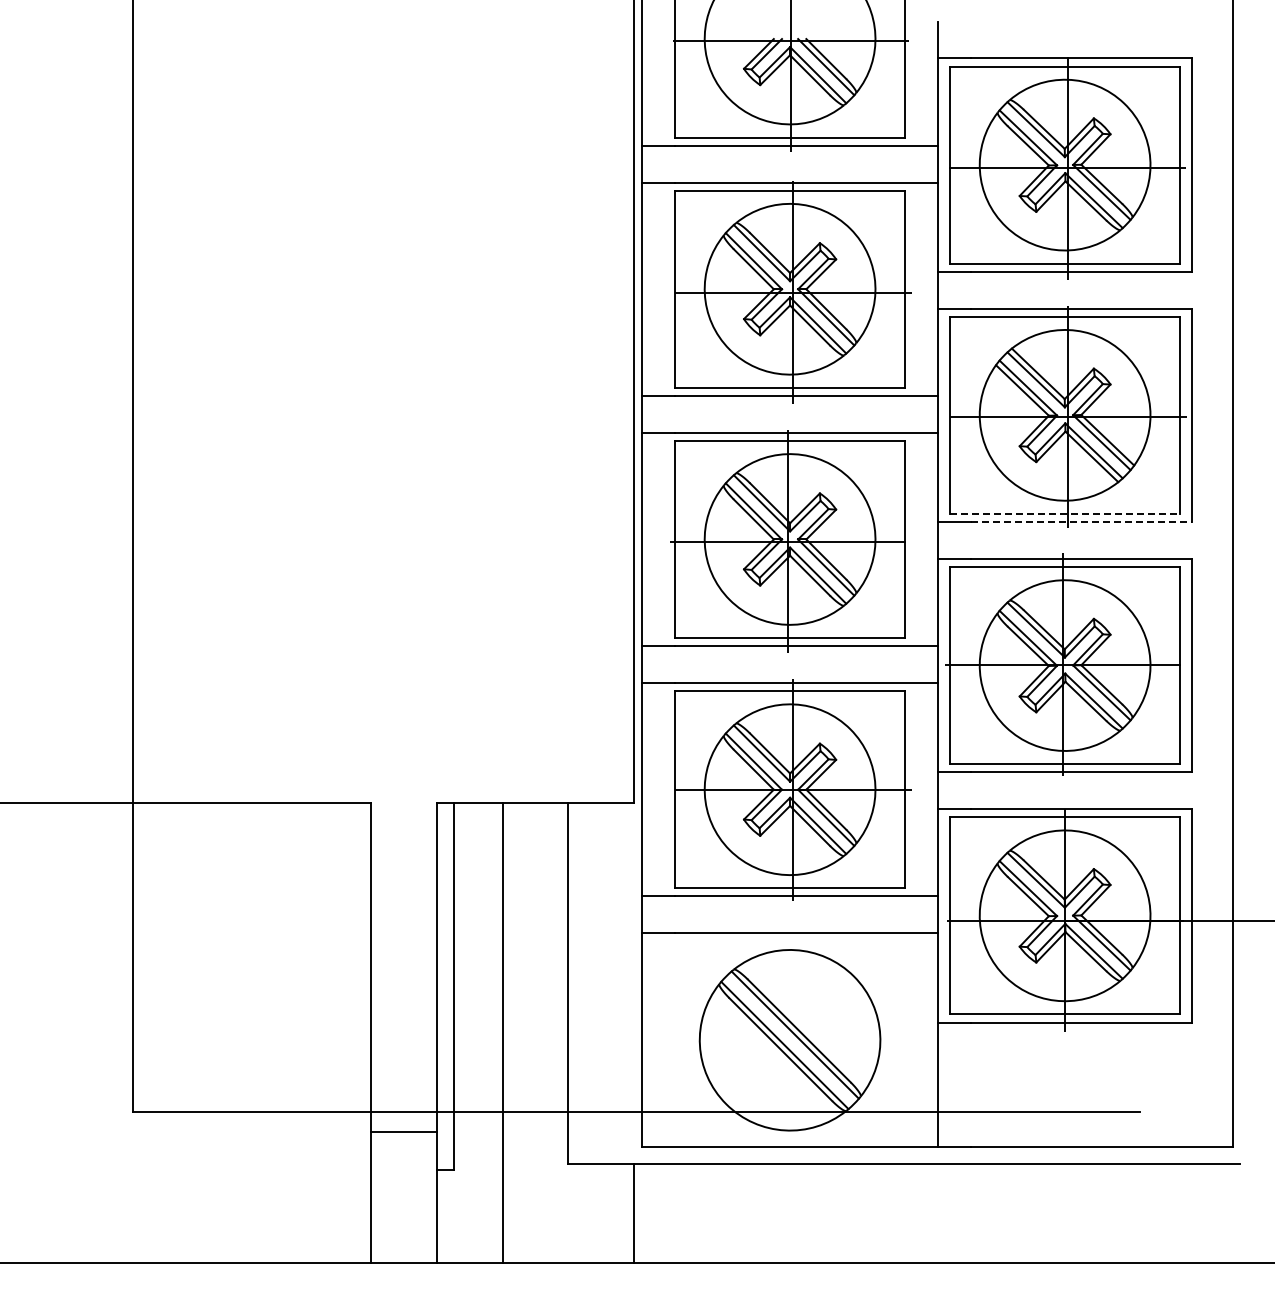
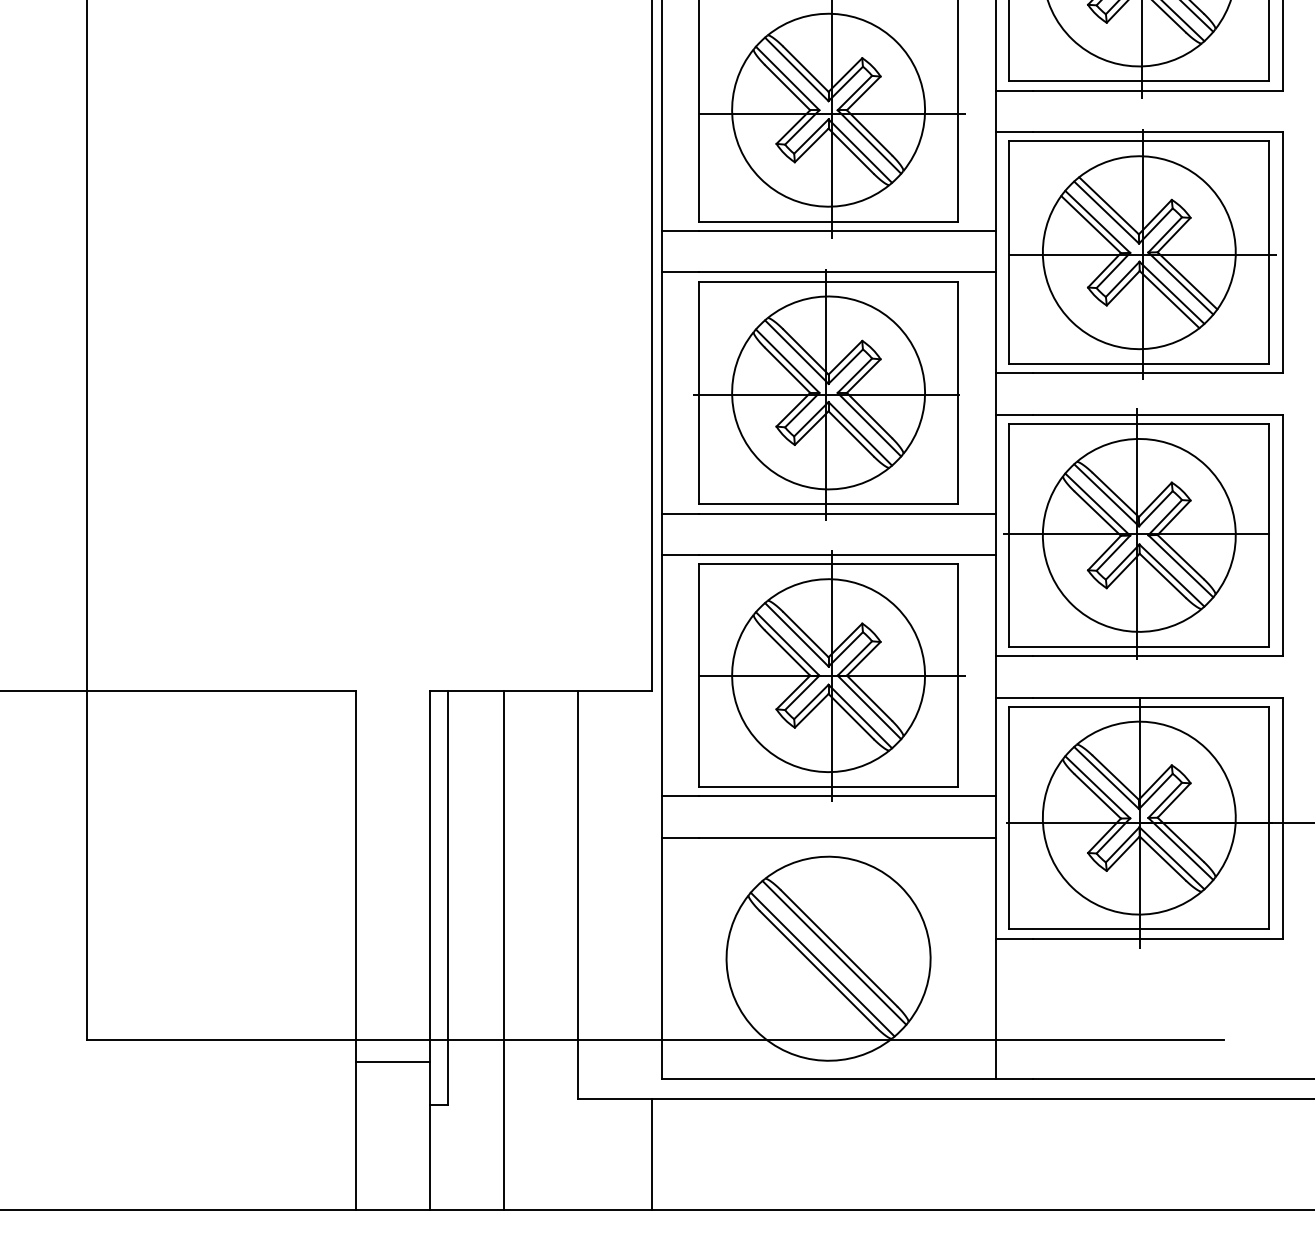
line: (1065, 513) -> (1139, 363), dashed -> solid
line: (1081, 522) -> (1157, 373), dashed -> solid

